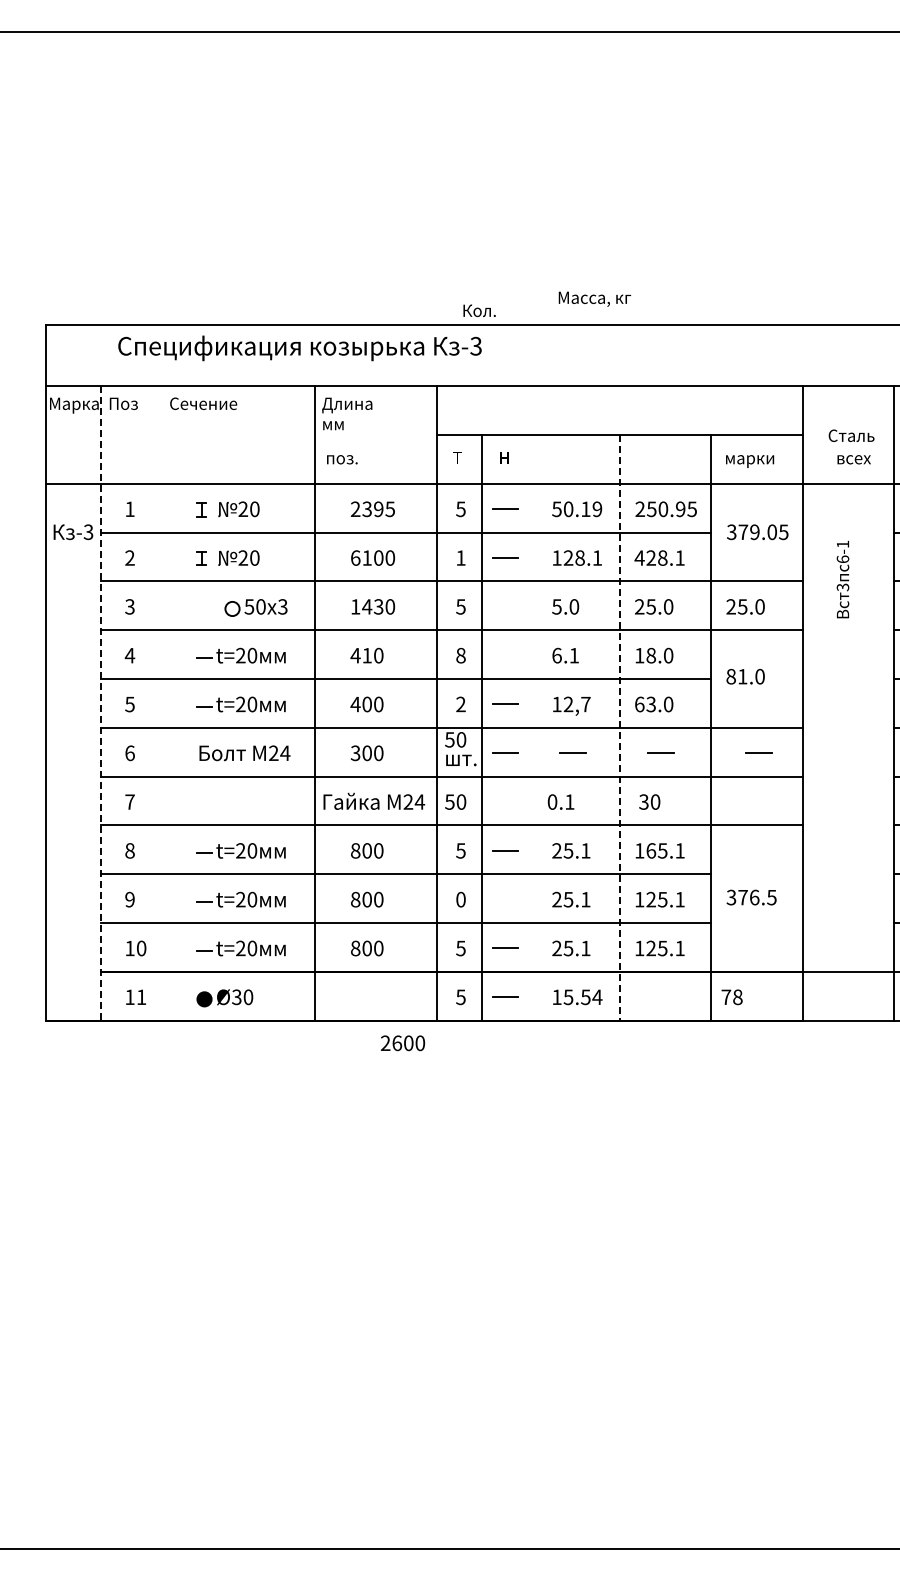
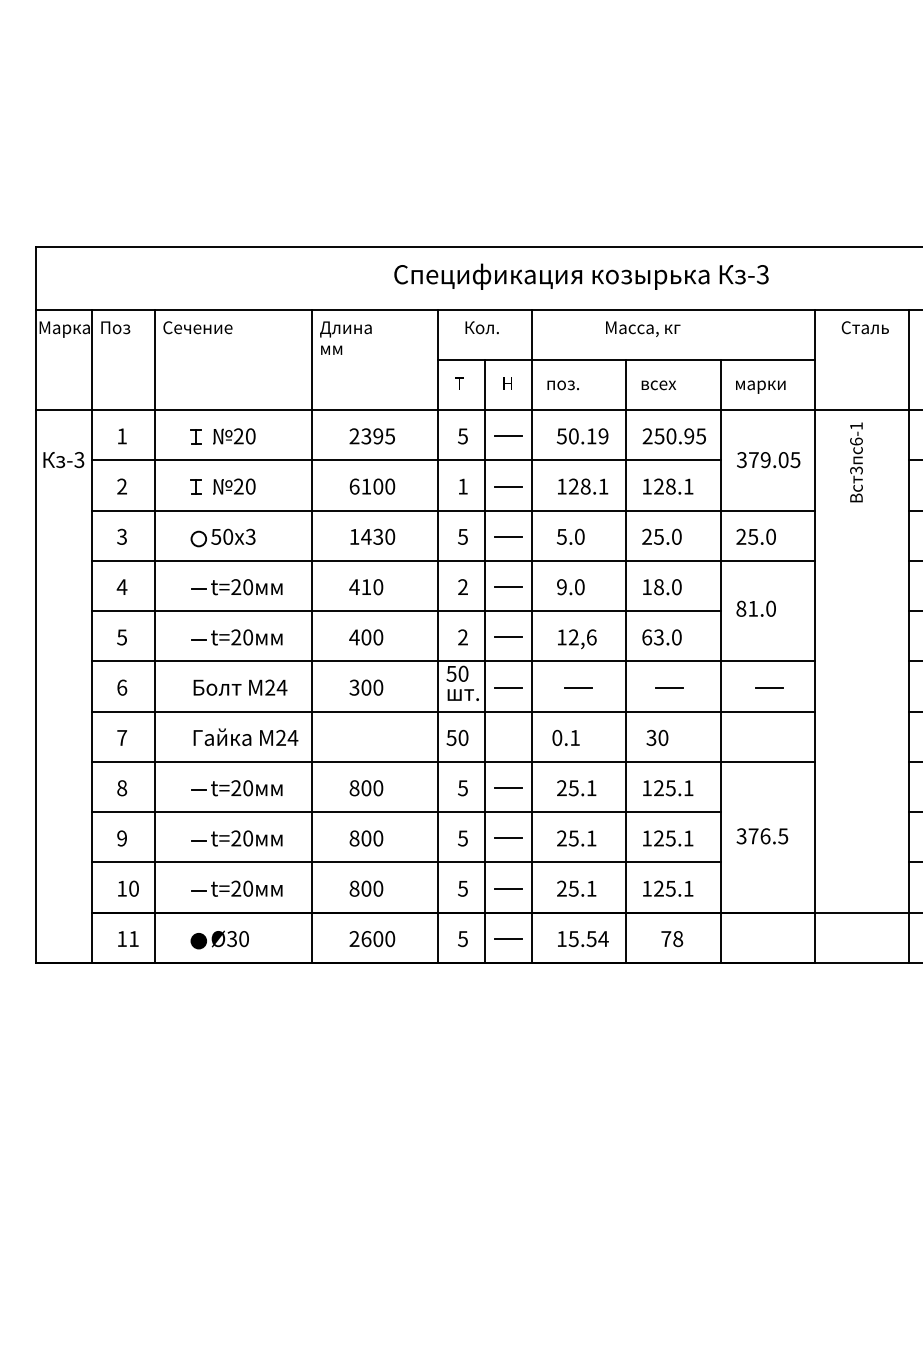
text: (594, 298) -> (642, 328), moved
text: (479, 310) -> (482, 327), moved
text: (299, 348) -> (580, 276), moved
text: (851, 435) -> (865, 327), moved
text: (342, 459) -> (563, 385), moved
text: (853, 459) -> (658, 385), moved
text: (639, 557) -> (646, 486), 428.1 -> 128.1
text: (842, 579) -> (855, 462), moved
line: (505, 606) -> (508, 536), added
part: (255, 607) -> (222, 537), moved
text: (460, 655) -> (462, 586), 8 -> 2
line: (505, 655) -> (508, 586), added
text: (565, 655) -> (570, 586), 6.1 -> 9.0
line: (100, 703) -> (91, 636), dashed -> solid
line: (161, 703) -> (154, 636), added
line: (527, 703) -> (531, 636), added
text: (585, 704) -> (591, 637), 12,7 -> 12,6
line: (619, 727) -> (626, 661), dashed -> solid
text: (374, 800) -> (246, 736), moved
text: (651, 850) -> (659, 787), 165.1 -> 125.1
text: (460, 899) -> (462, 838), 0 -> 5
line: (505, 899) -> (508, 838), added
text: (731, 997) -> (671, 939), moved
text: (403, 1043) -> (372, 939), moved

